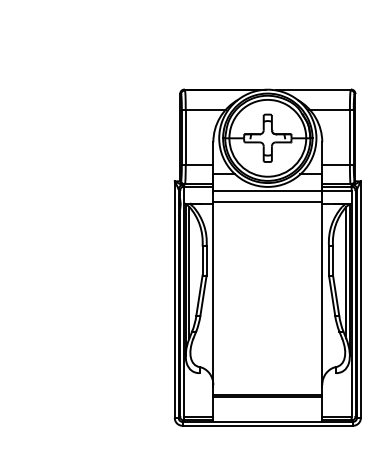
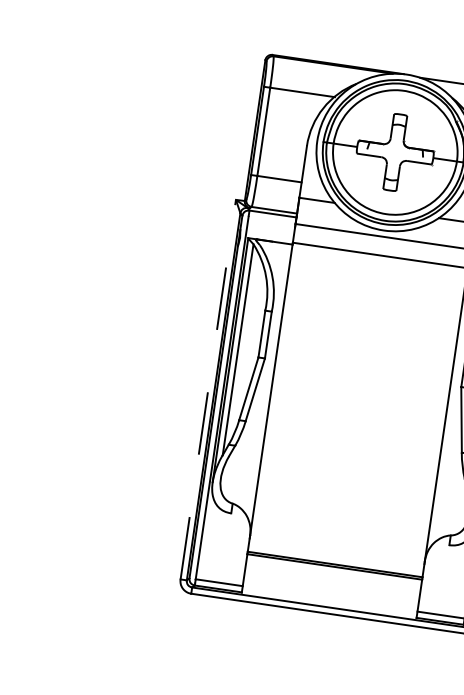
line: (174, 299) -> (207, 389), solid -> dashed

